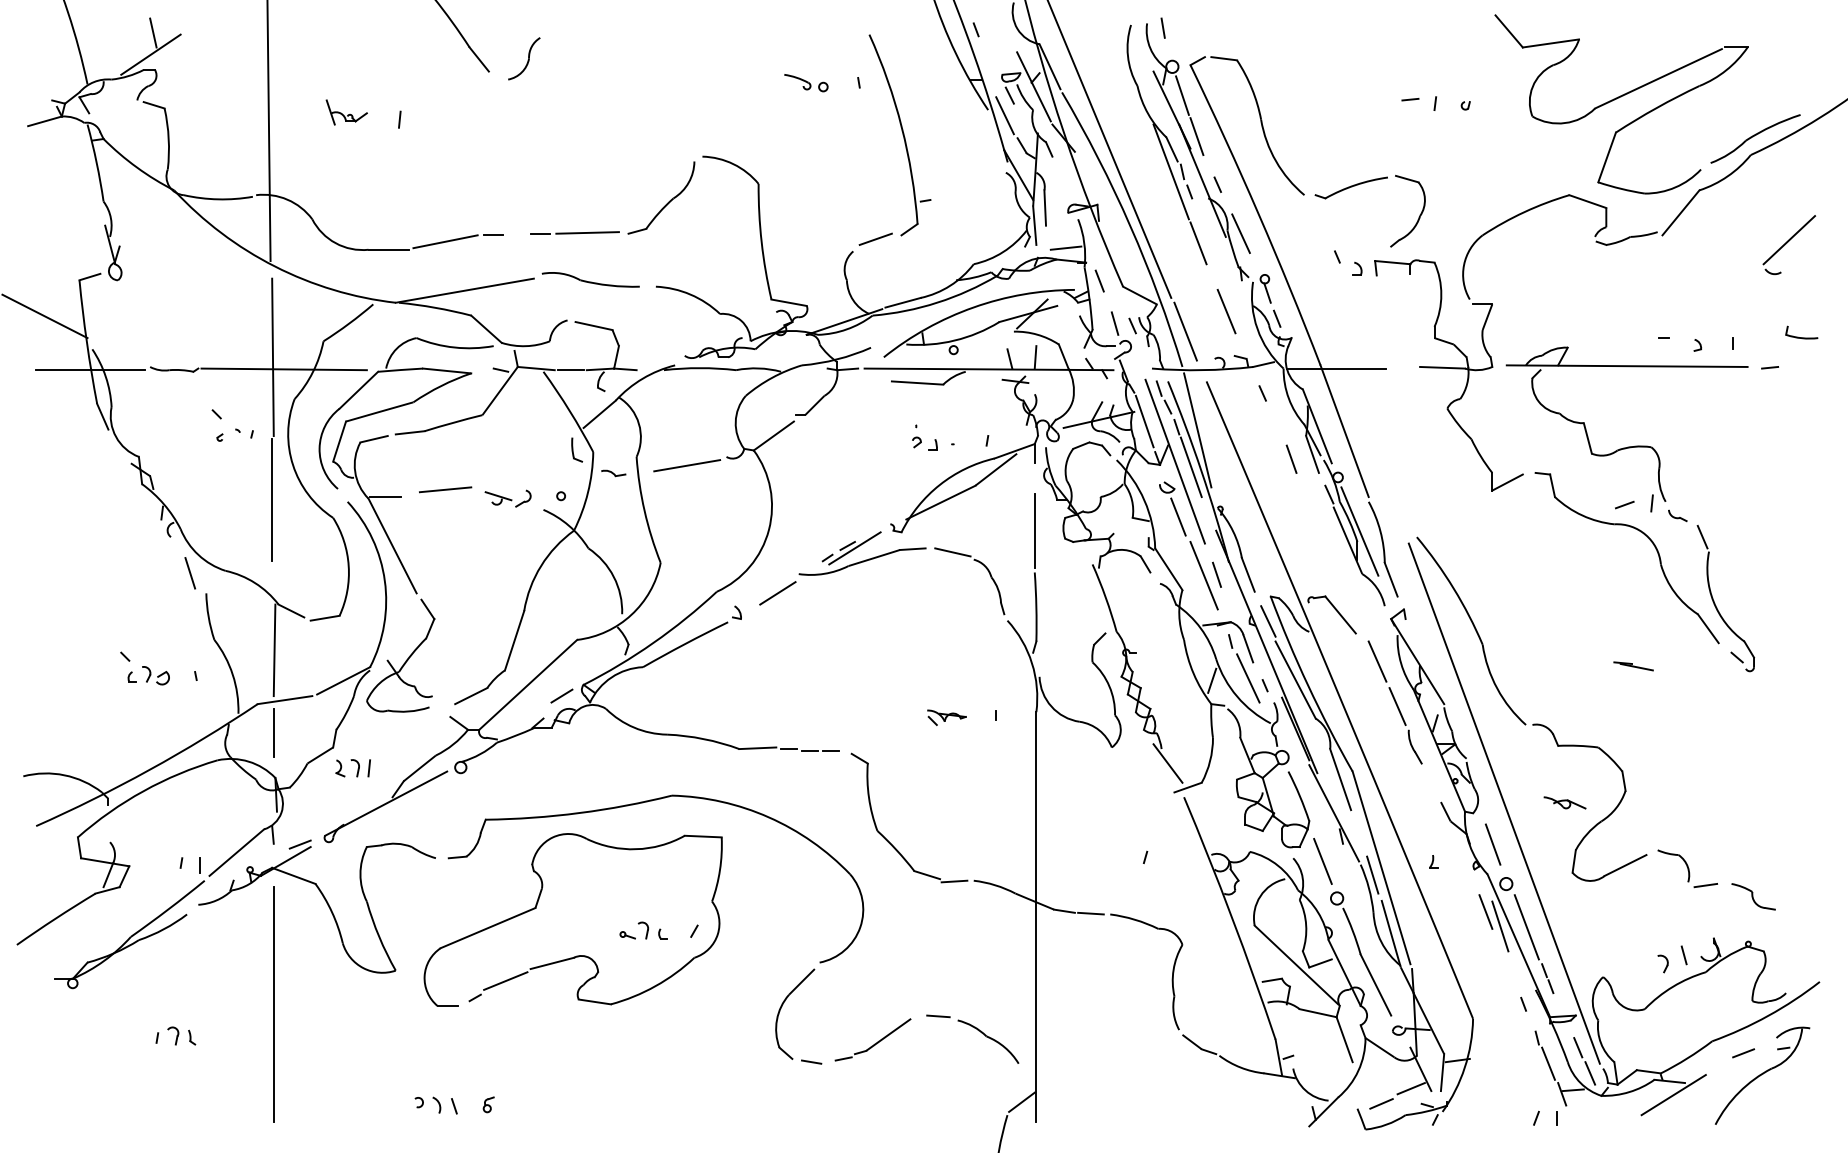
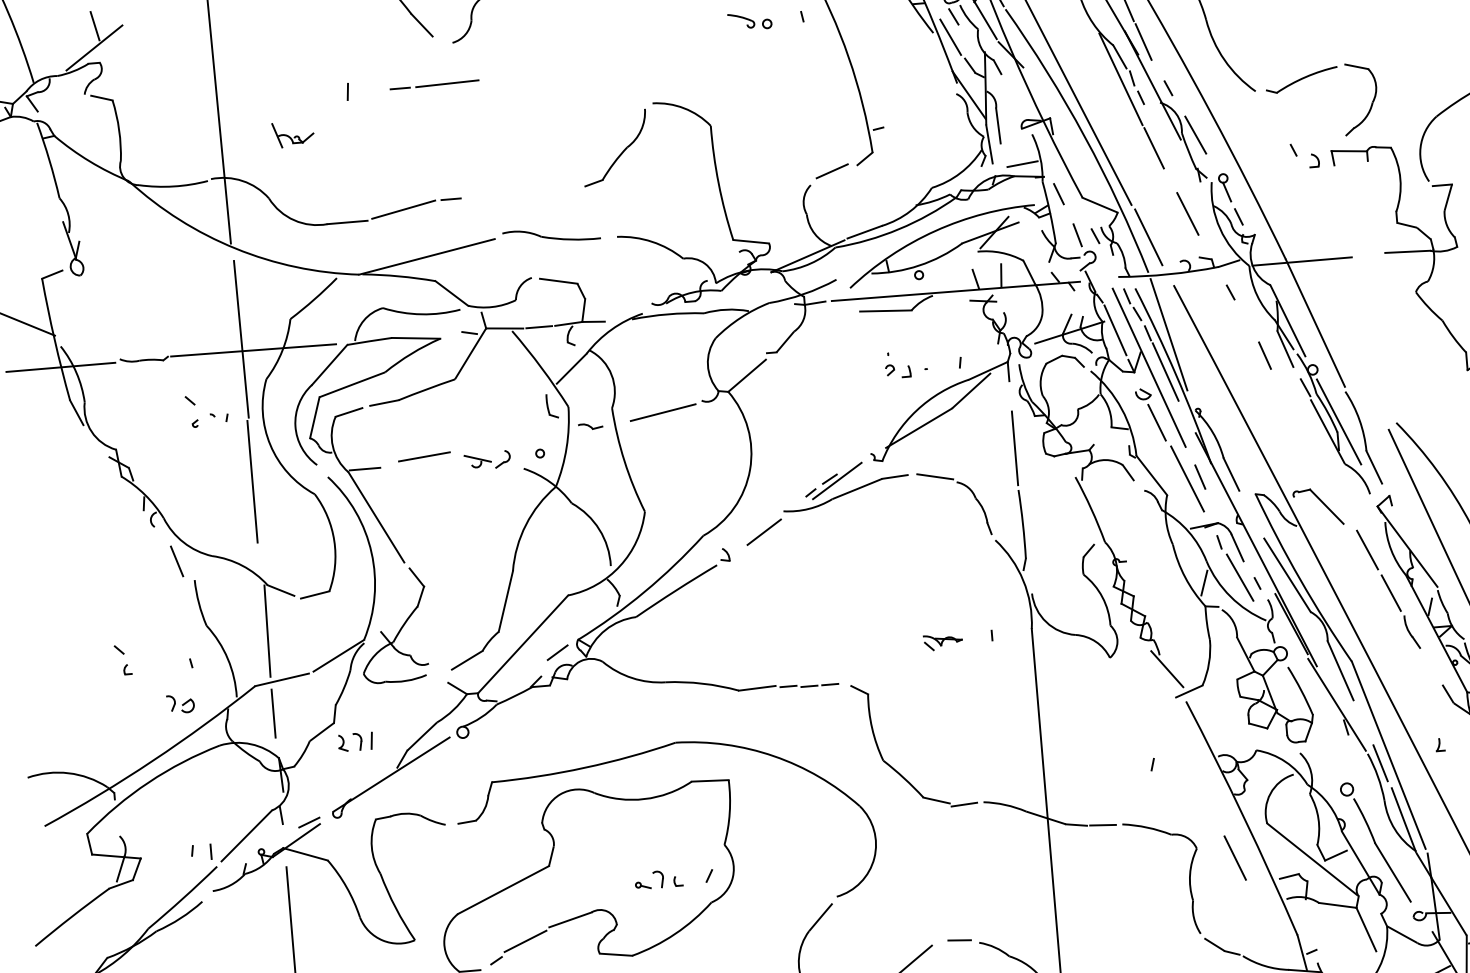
part: (346, 112) -> (292, 134), moved
line: (574, 232) -> (434, 84), moved
line: (1268, 621) -> (1255, 519), removed
part: (155, 675) -> (180, 703), moved
line: (1322, 861) -> (1234, 858), moved

